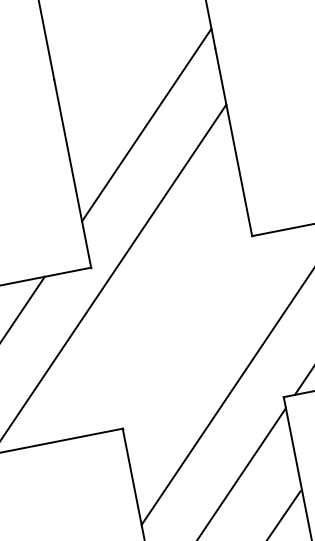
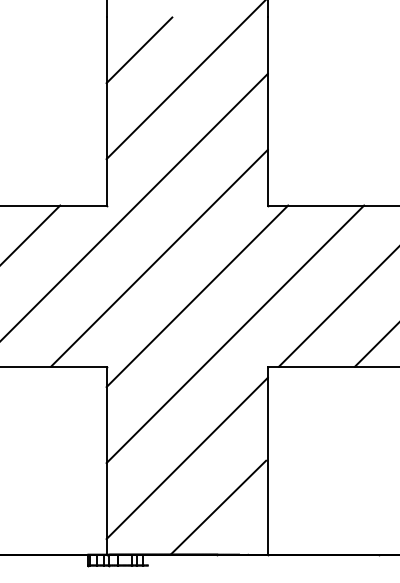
line: (93, 106) -> (139, 50), added
line: (154, 309) -> (159, 257), added
line: (199, 340) -> (197, 296), added

